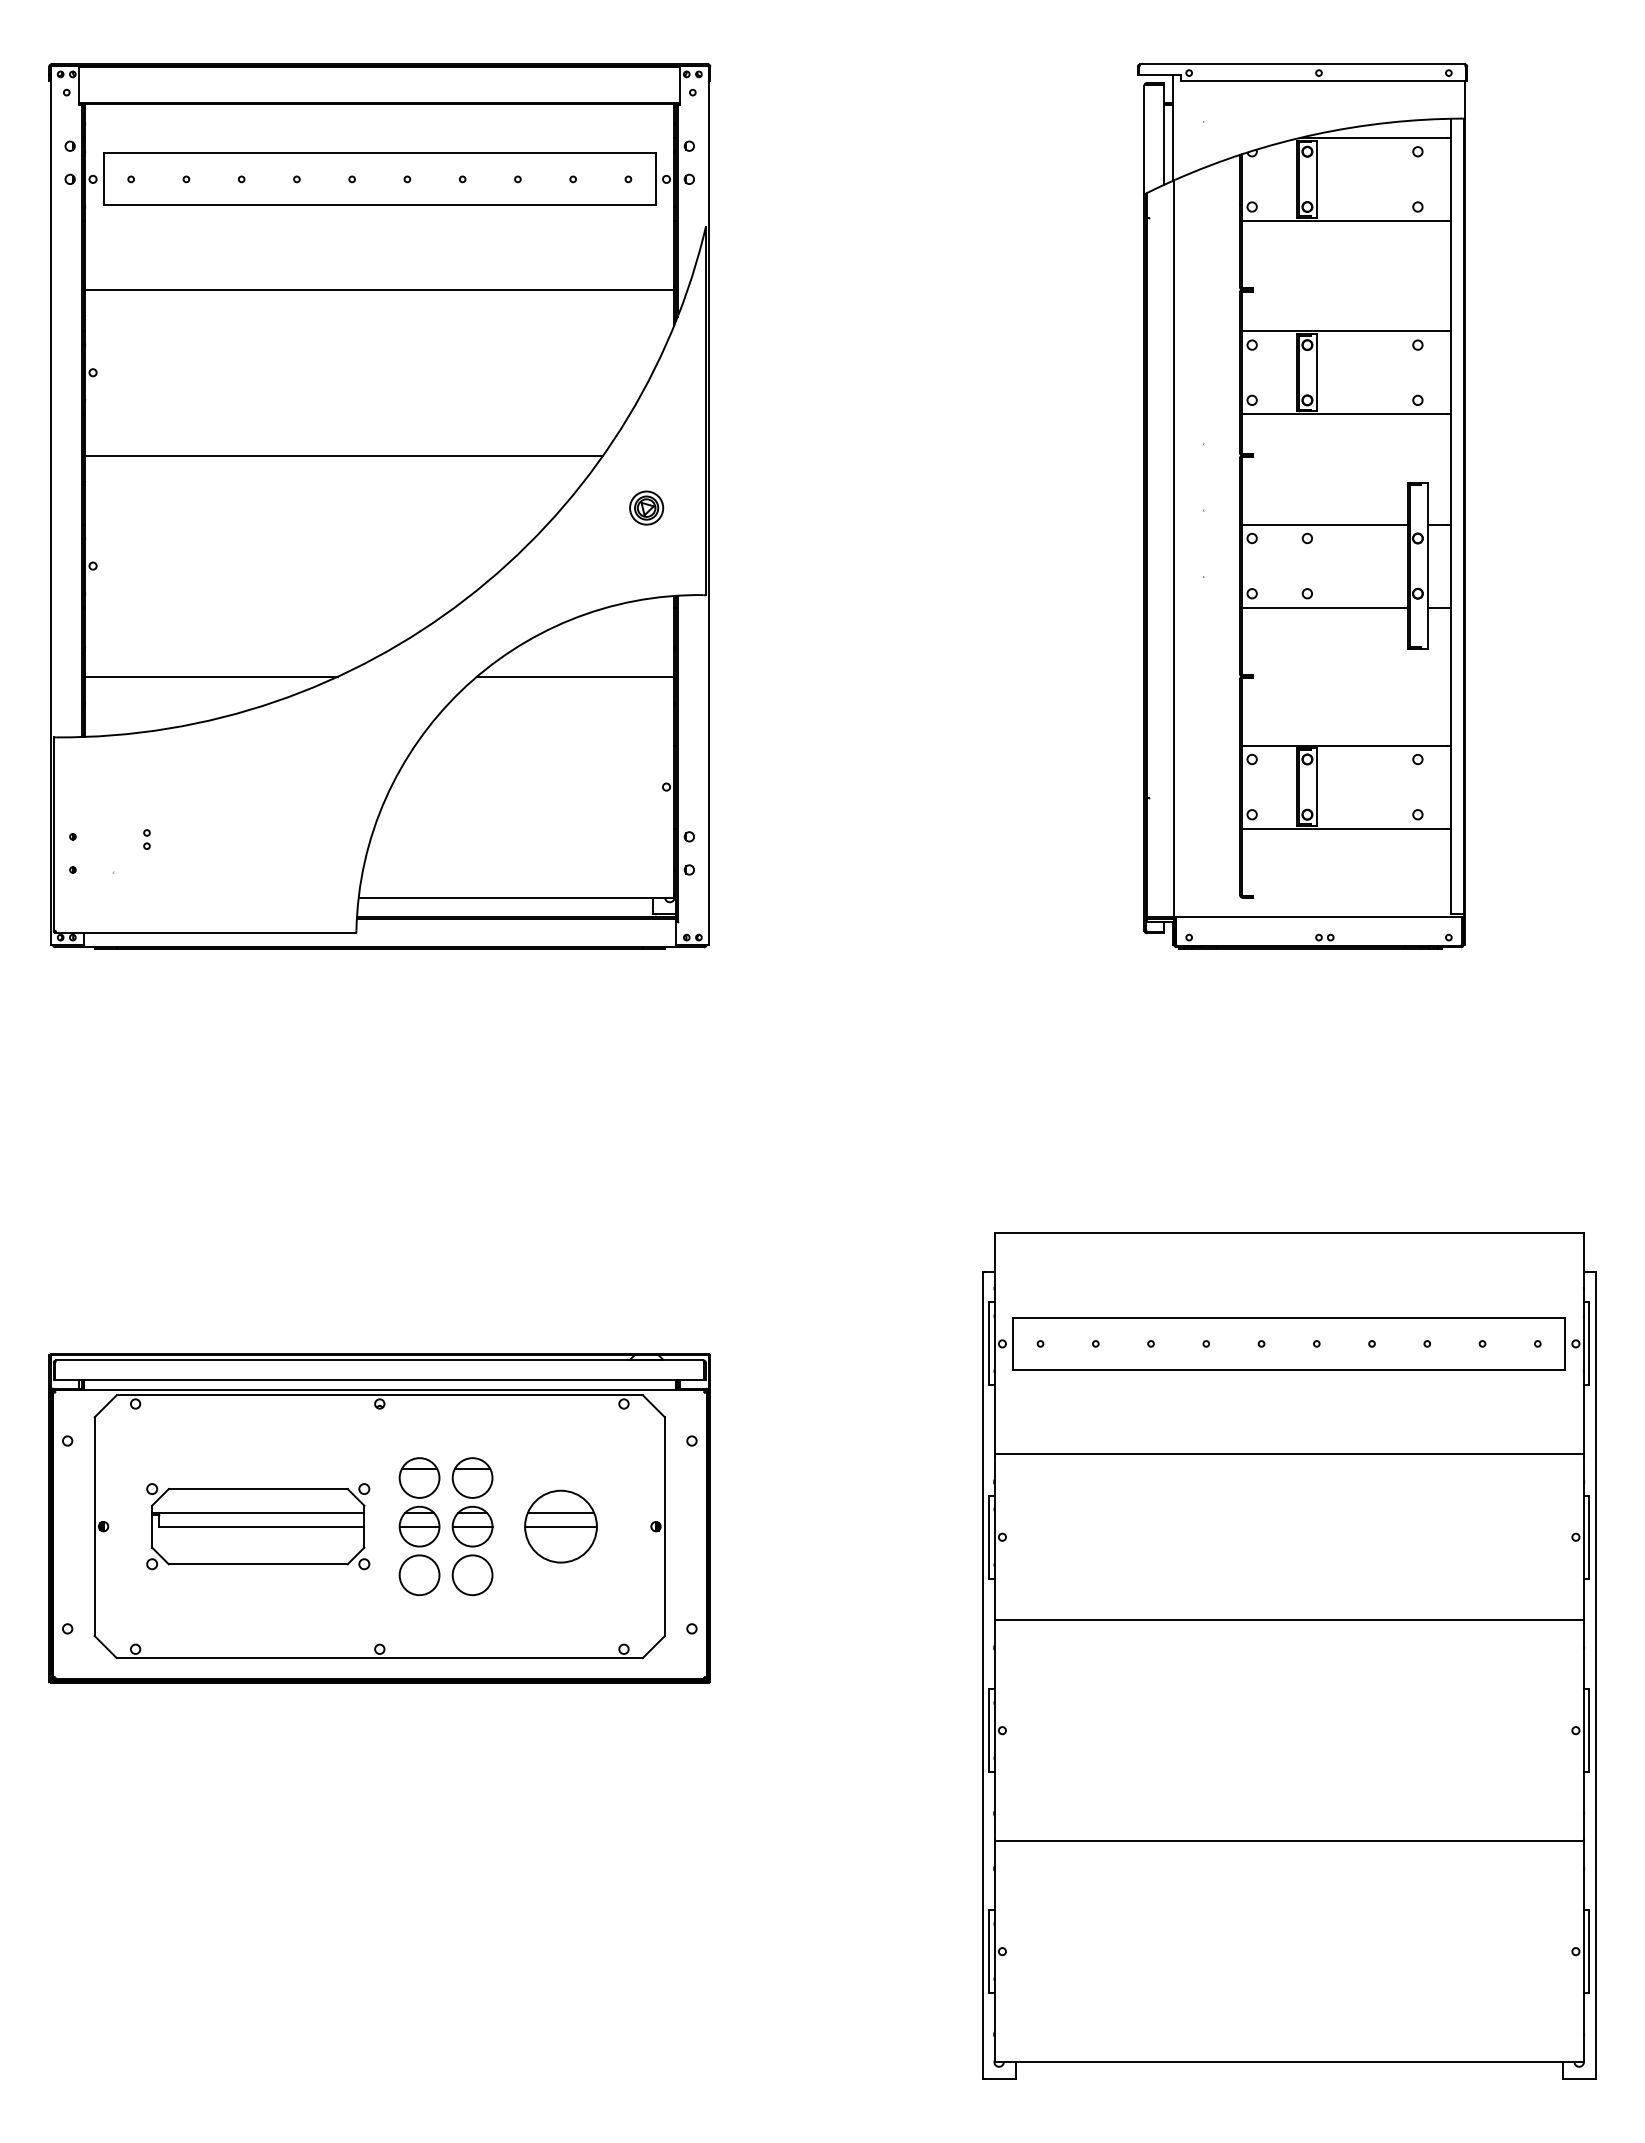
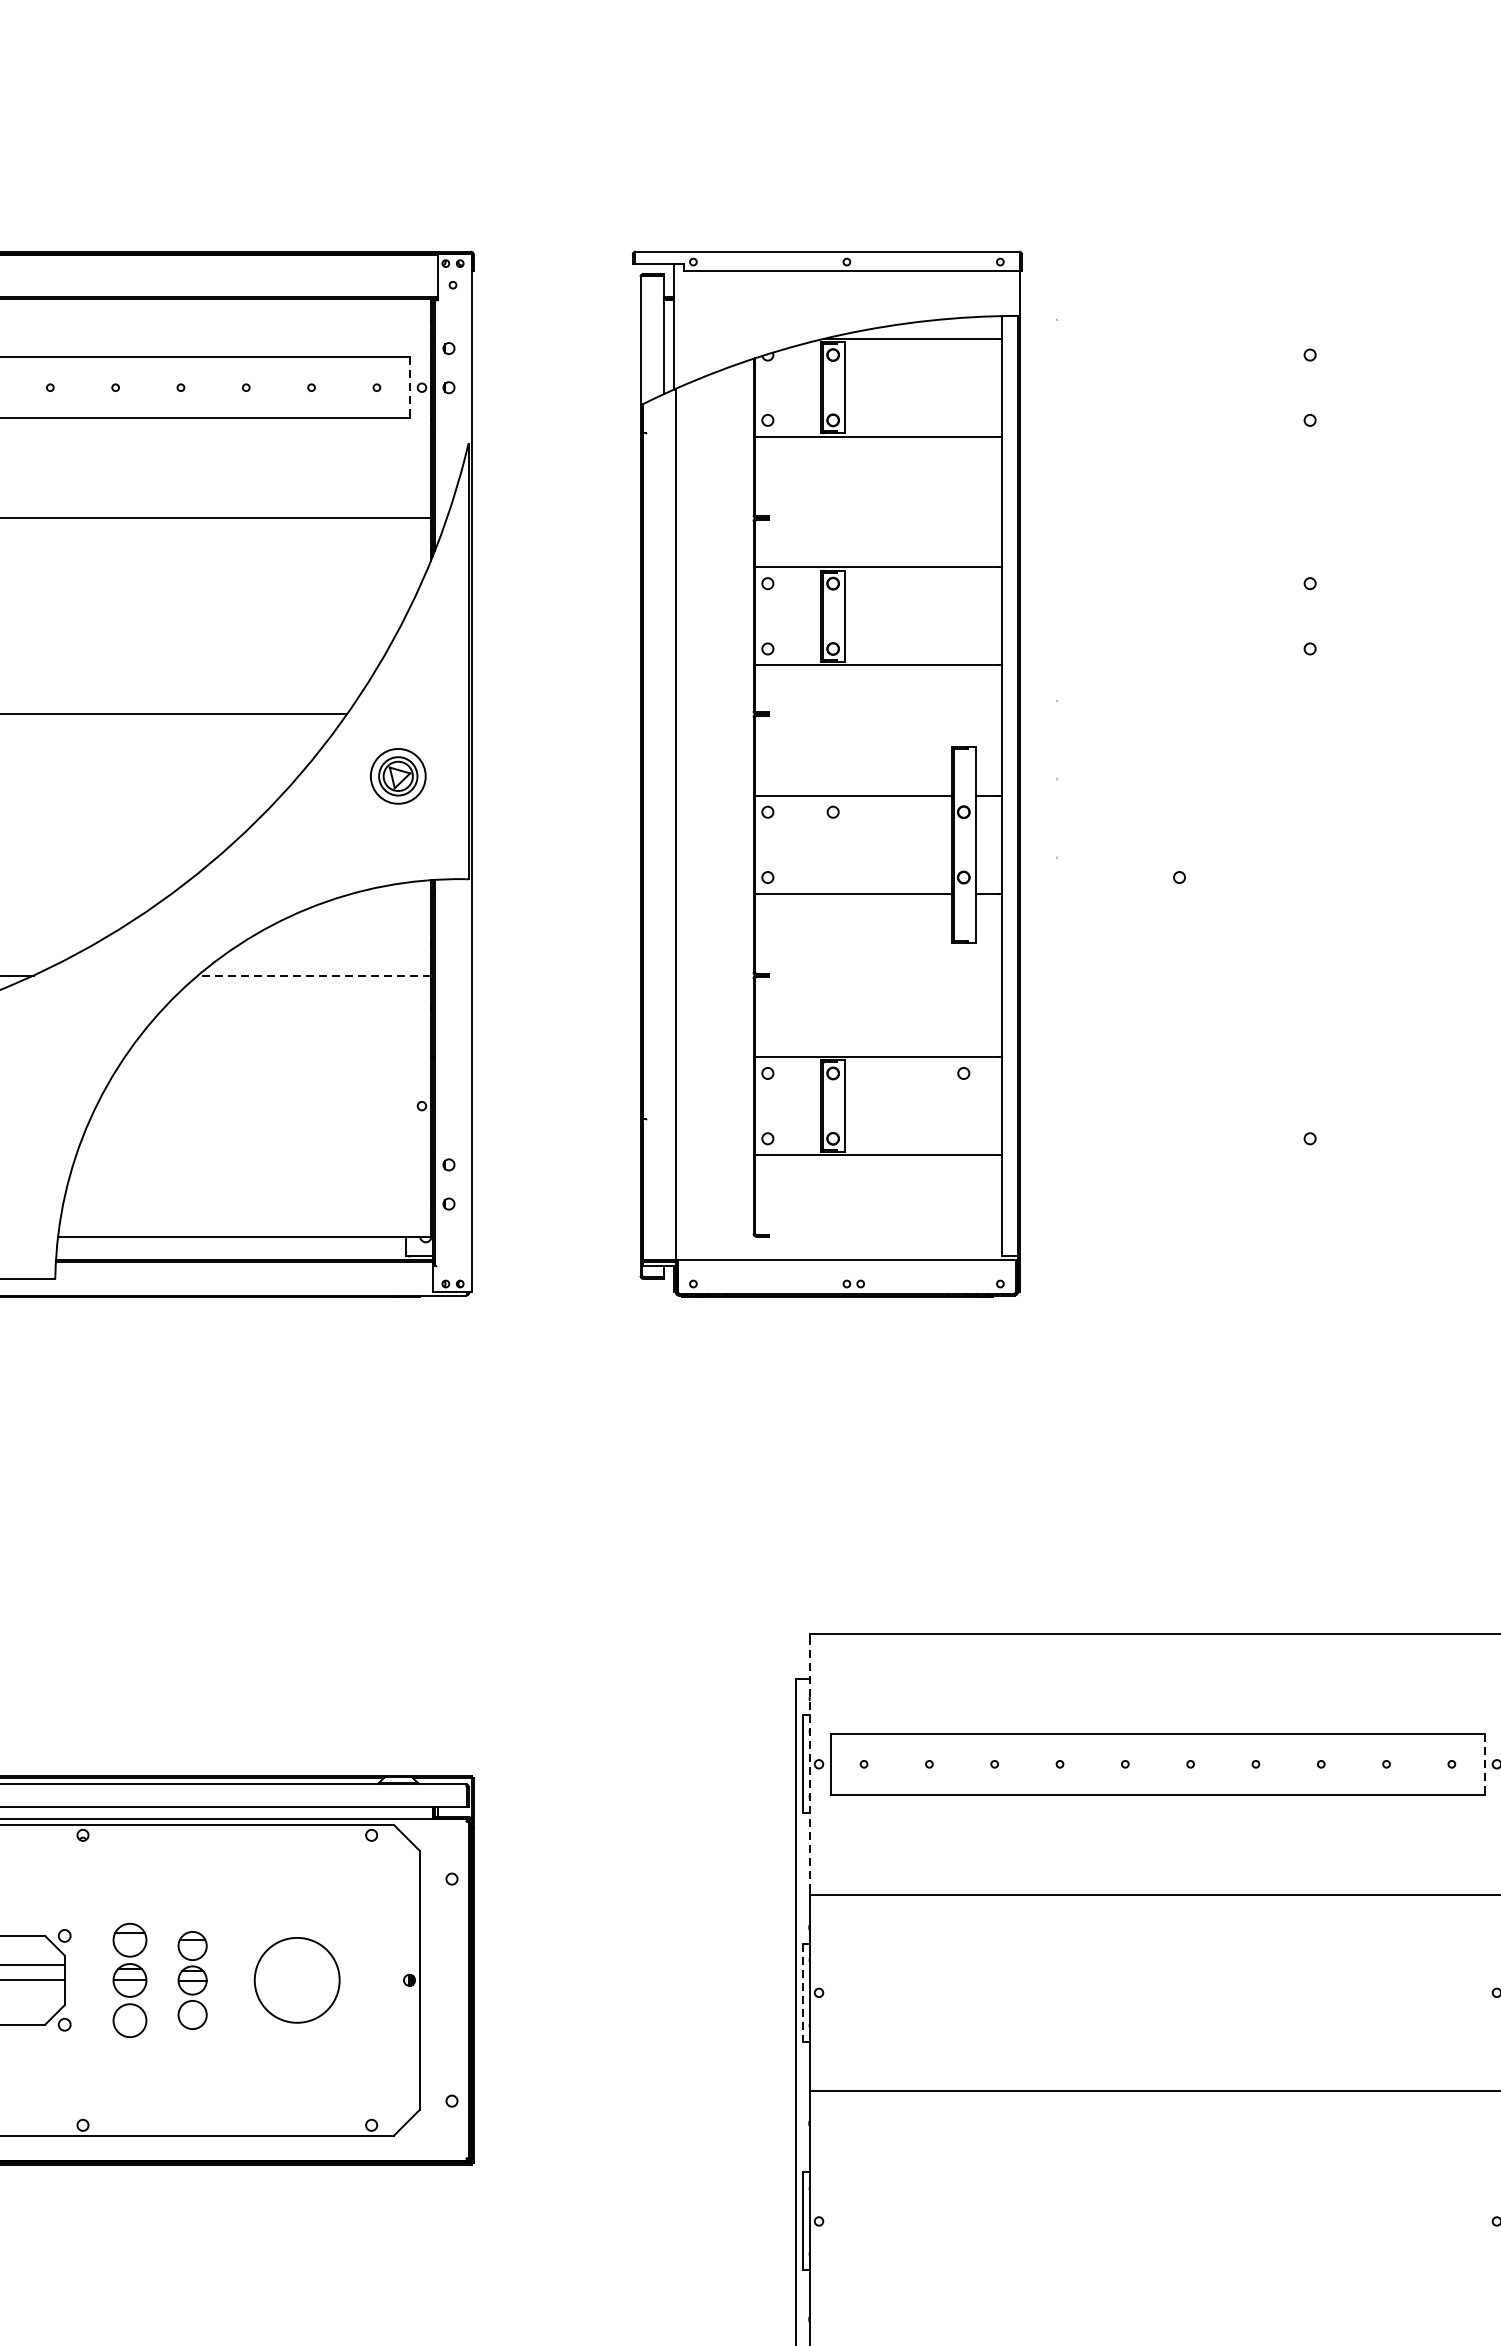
line: (656, 179) -> (410, 387), solid -> dashed
part: (1302, 506) -> (827, 774), moved
part: (646, 507) -> (398, 775), size x1.4
line: (575, 676) -> (314, 975), solid -> dashed
line: (994, 1343) -> (809, 1763), solid -> dashed
line: (1565, 1343) -> (1484, 1763), solid -> dashed
line: (560, 1513) -> (296, 1964), removed
part: (419, 1526) -> (129, 1980), size x0.7
part: (472, 1526) -> (192, 1980), size x0.6
line: (560, 1526) -> (296, 1980), removed
line: (989, 1537) -> (803, 1993), solid -> dashed

